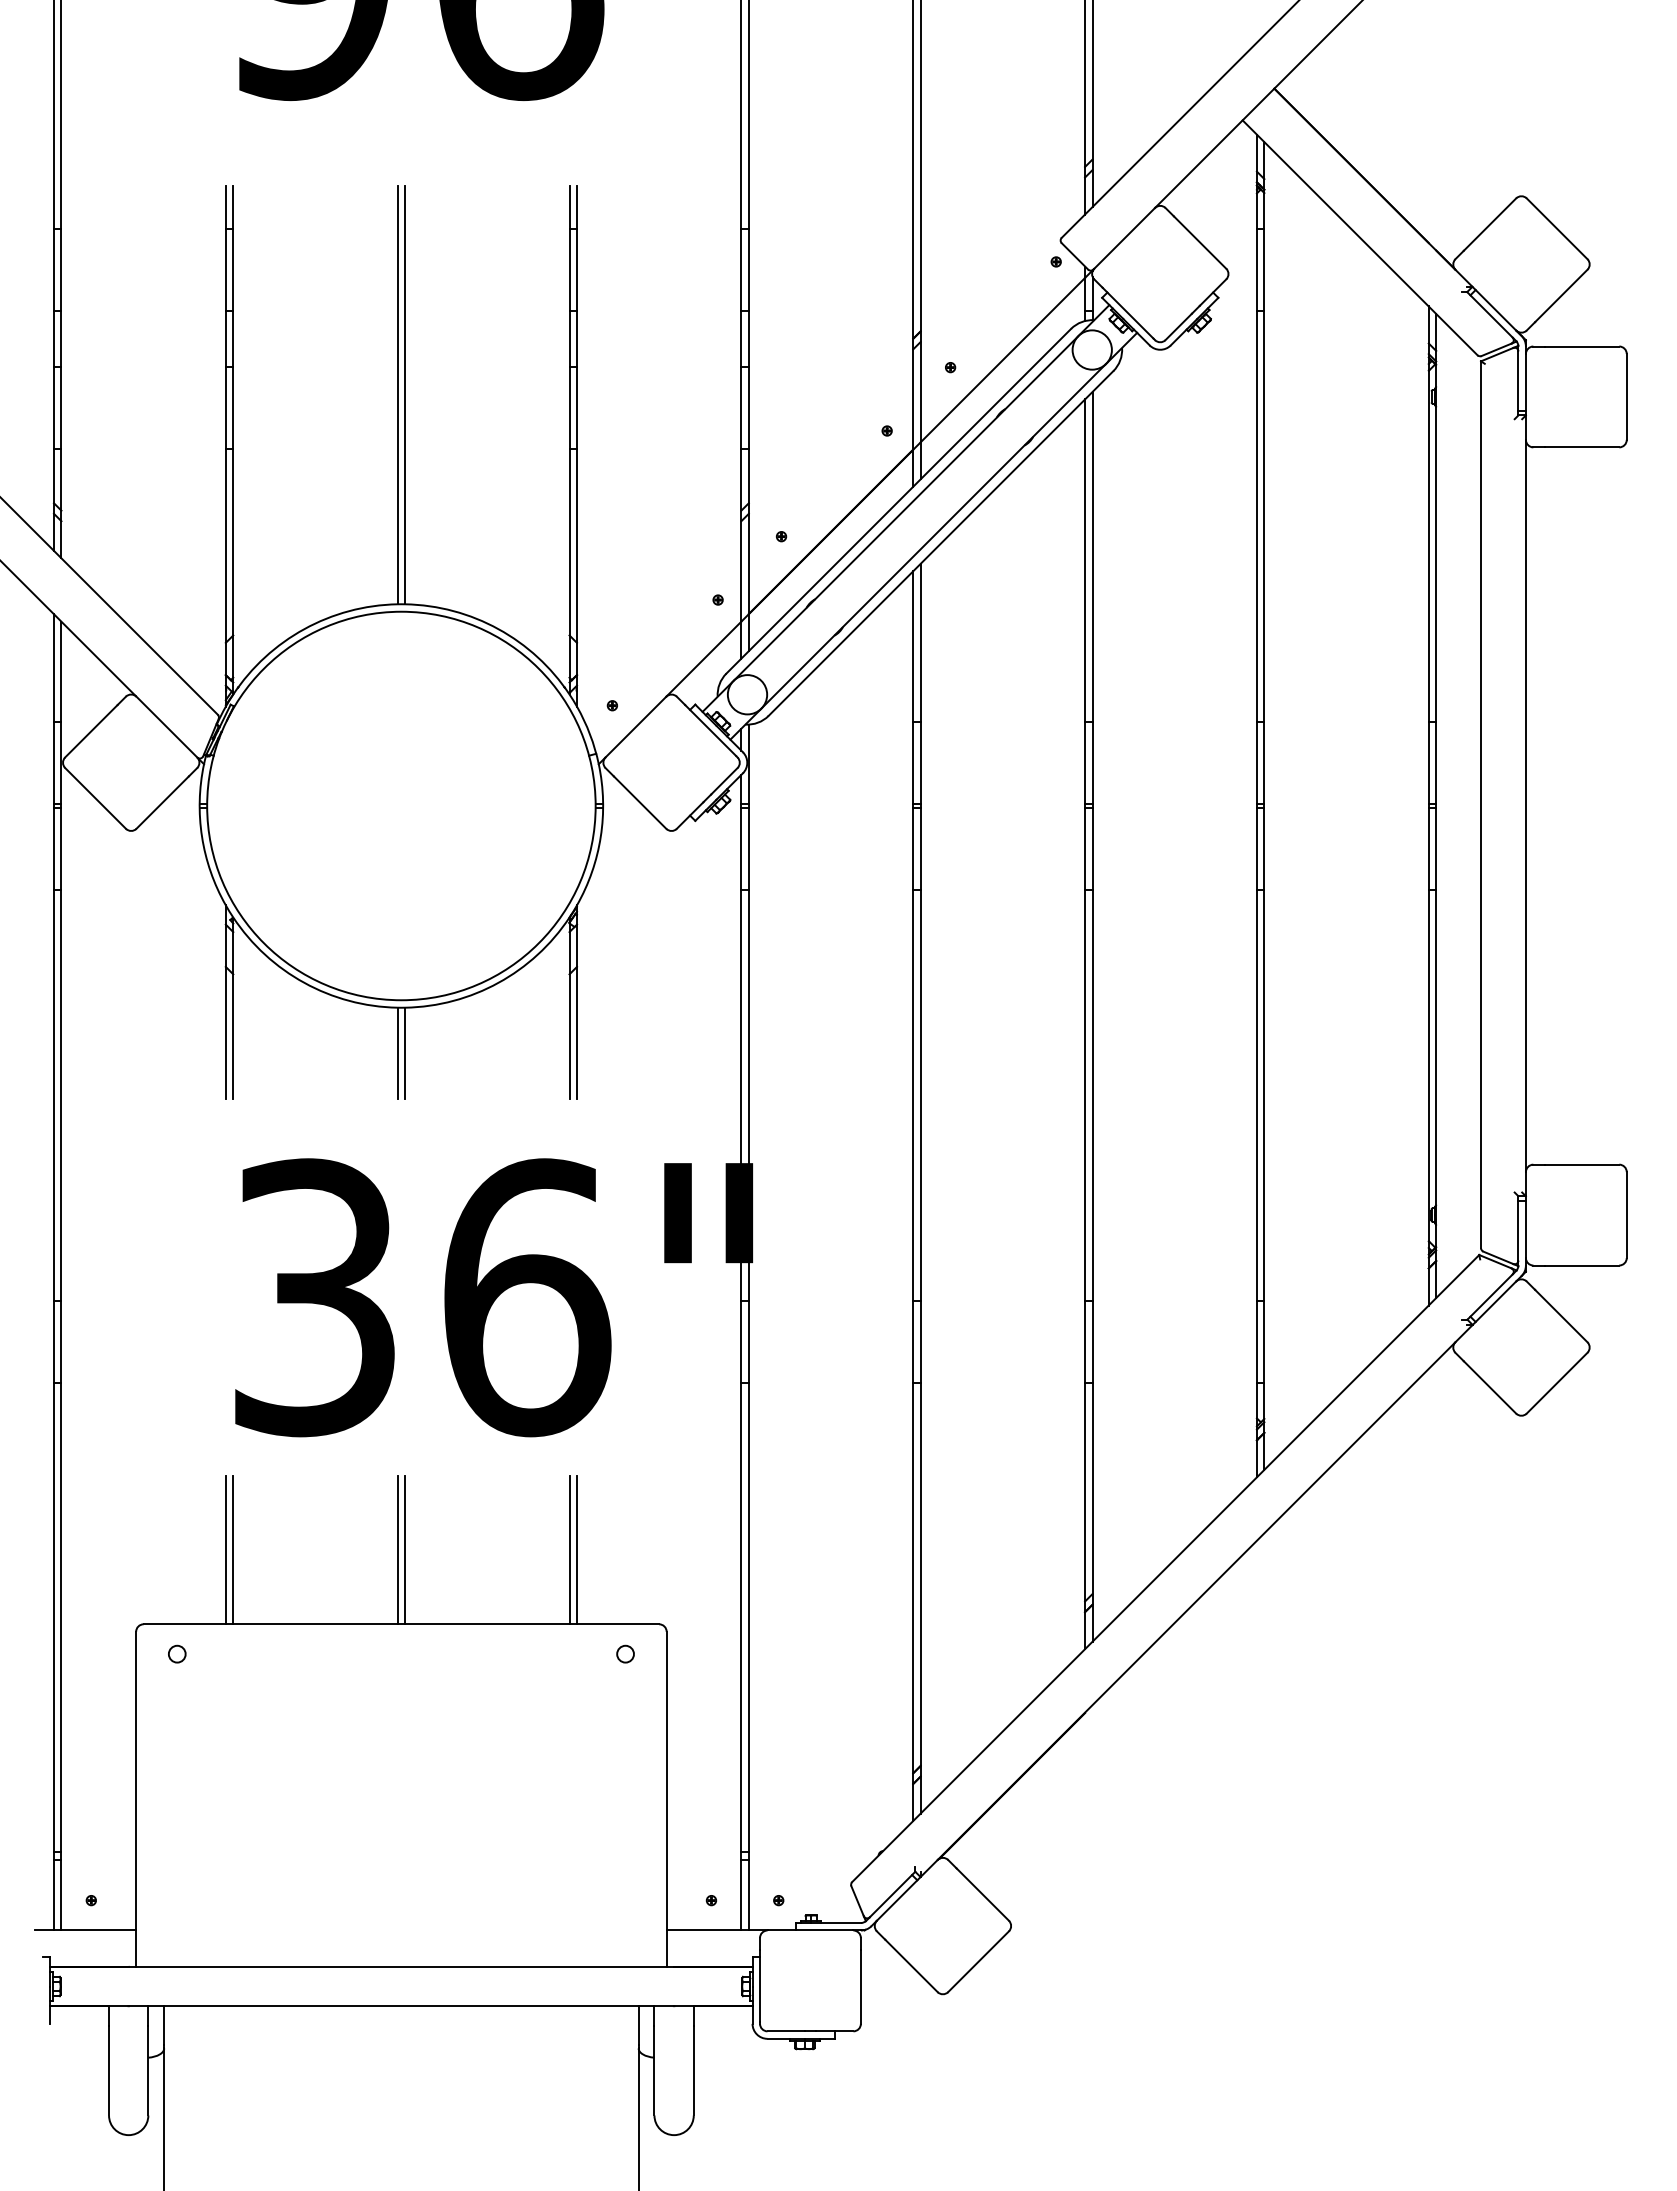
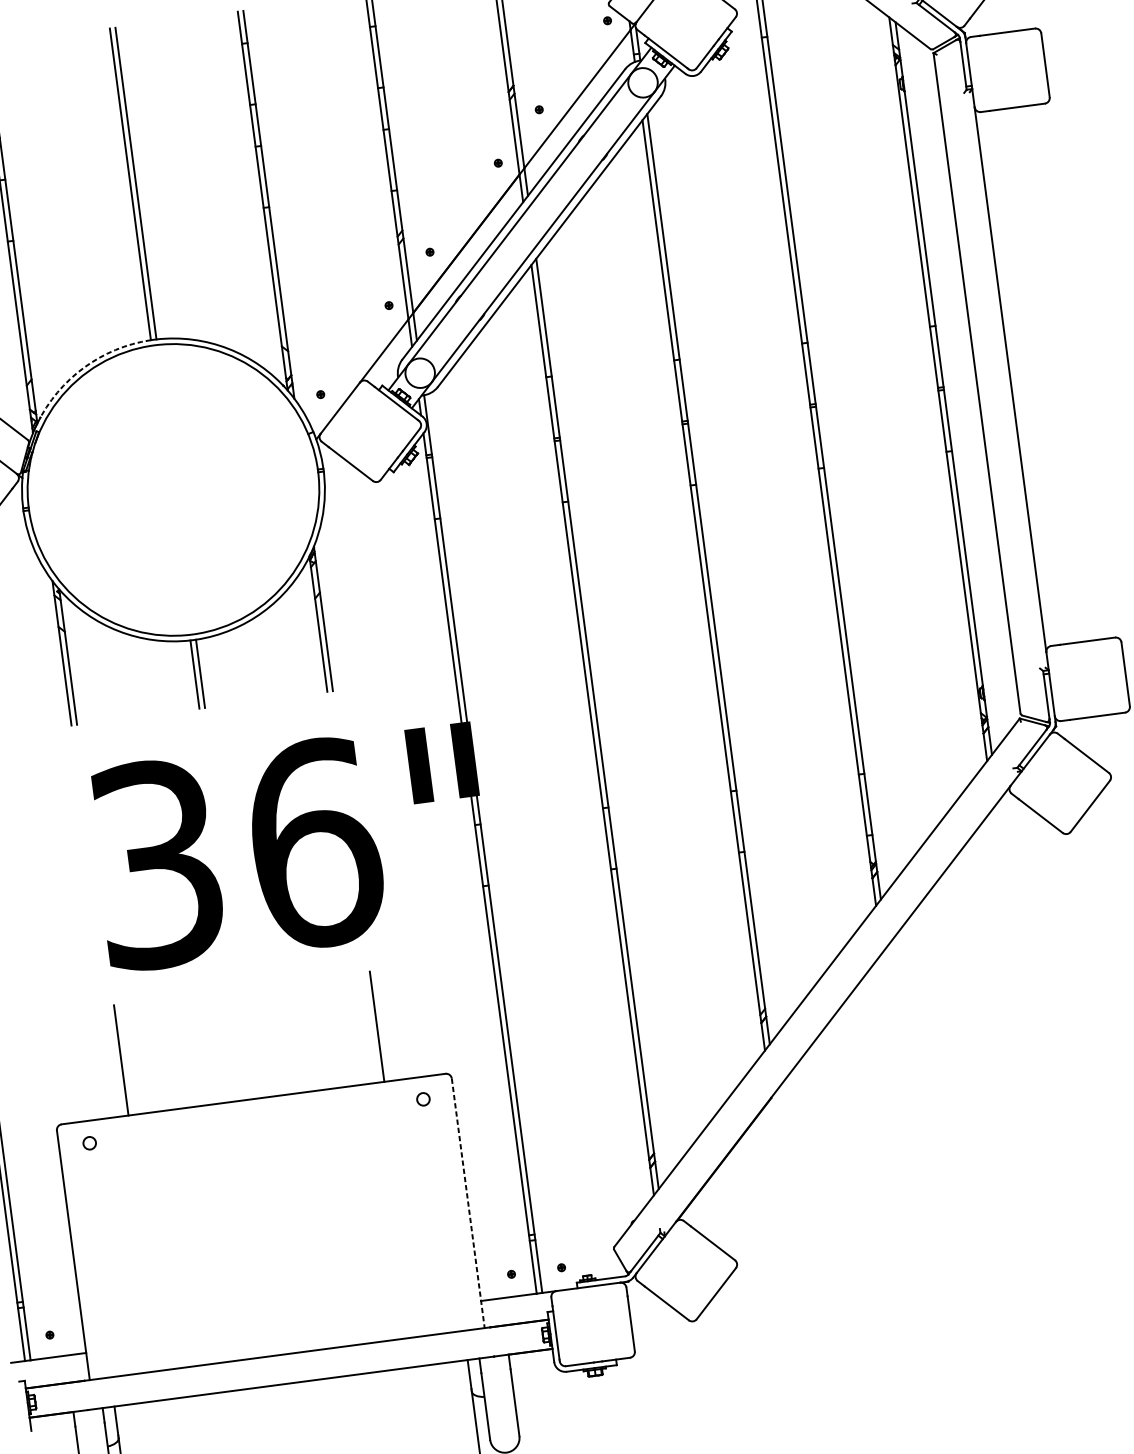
arc: (304, 629) -> (84, 368), solid -> dashed
line: (225, 1550) -> (115, 1061), removed
line: (397, 1550) -> (243, 1044), removed
line: (405, 1550) -> (249, 1043), removed
line: (569, 1550) -> (371, 1027), removed
line: (666, 1799) -> (468, 1203), solid -> dashed

